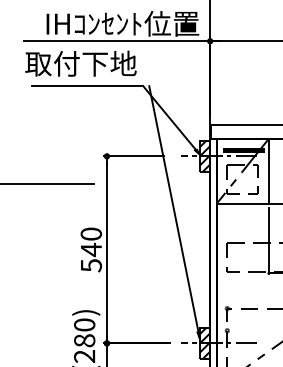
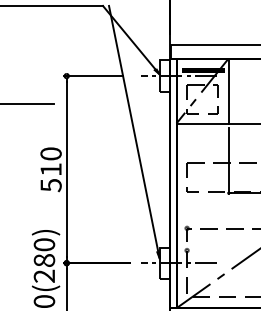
hatch: (204, 155) -> (164, 75), removed
text: (91, 249) -> (51, 169), 540 -> 510
hatch: (204, 342) -> (164, 262), removed

